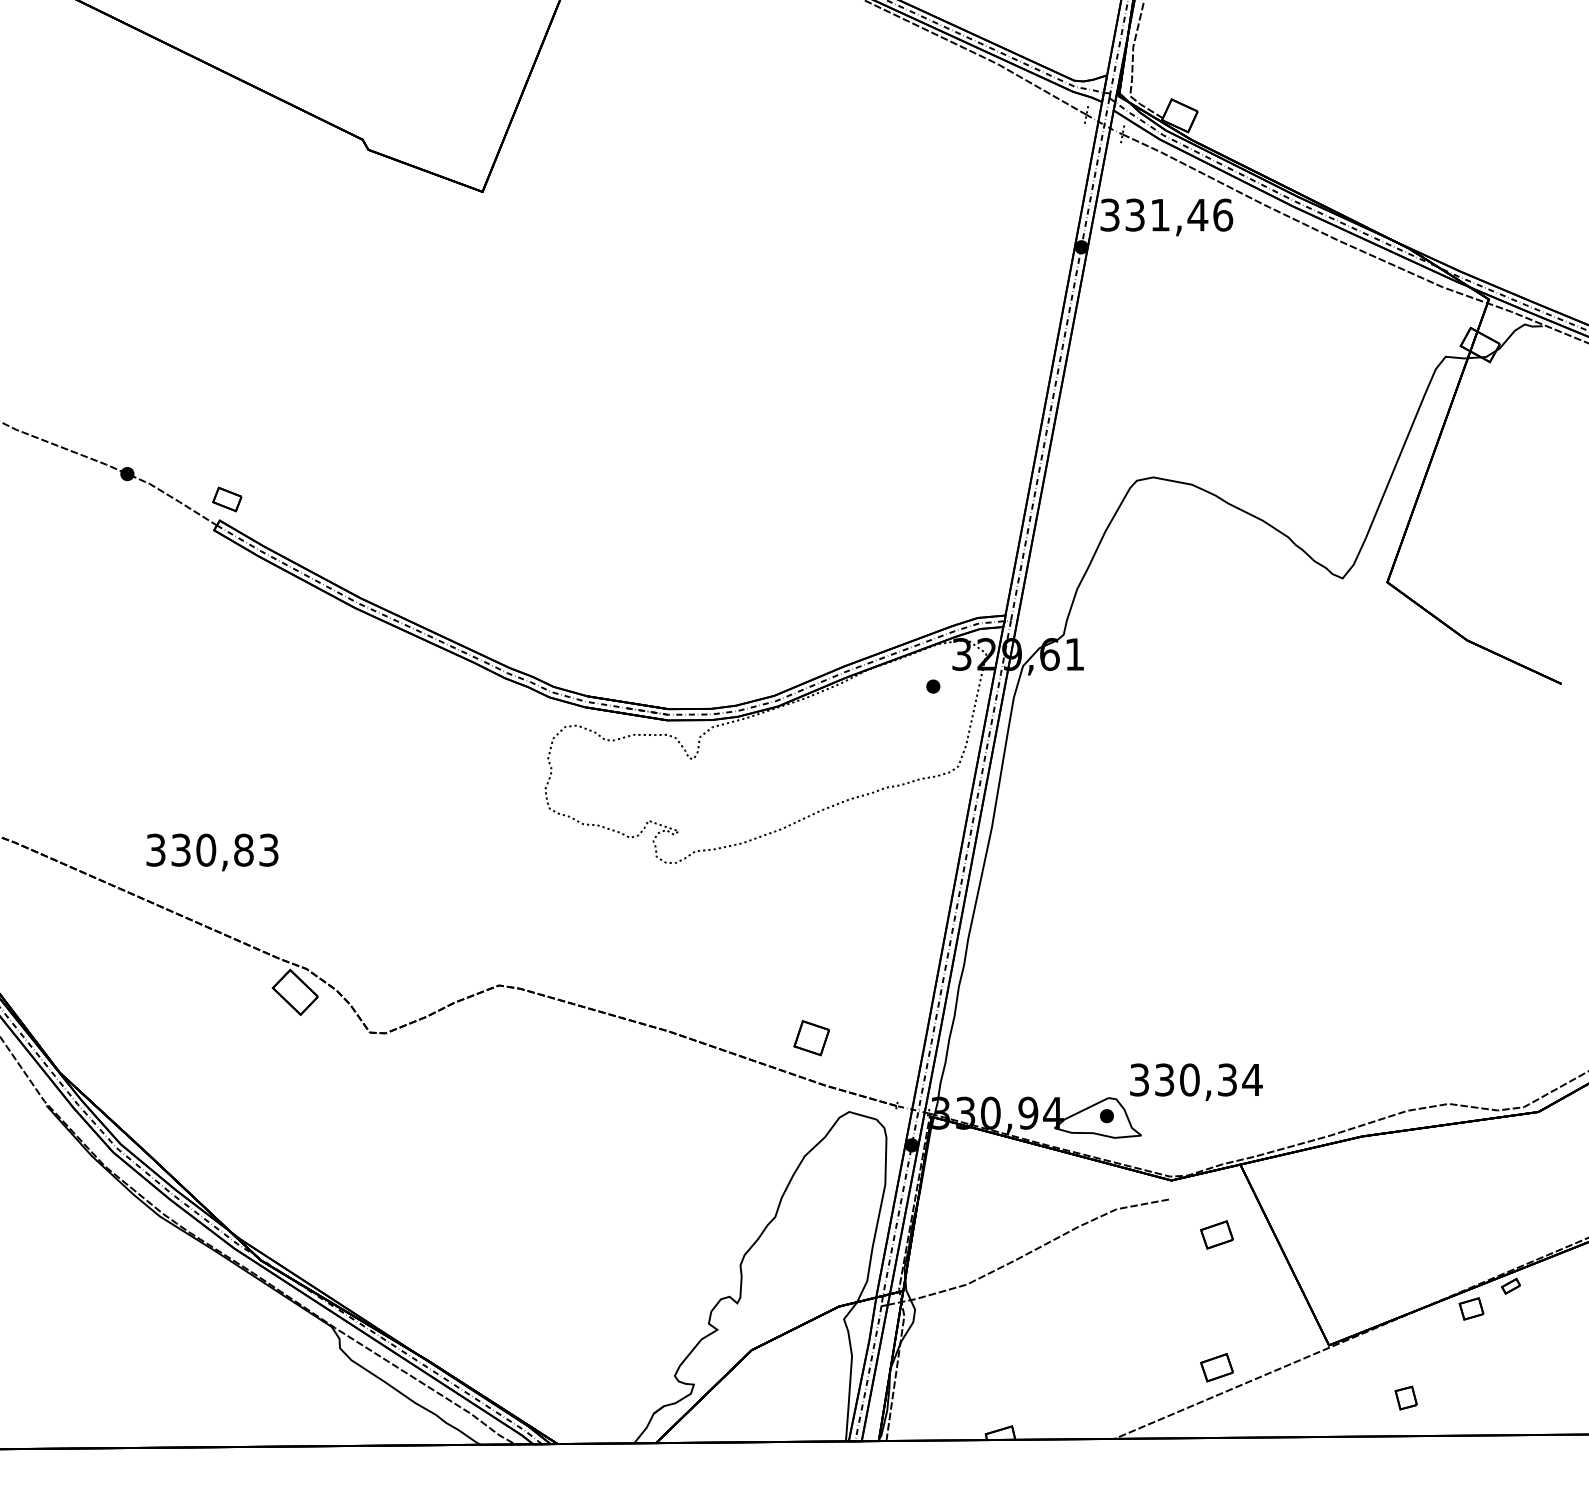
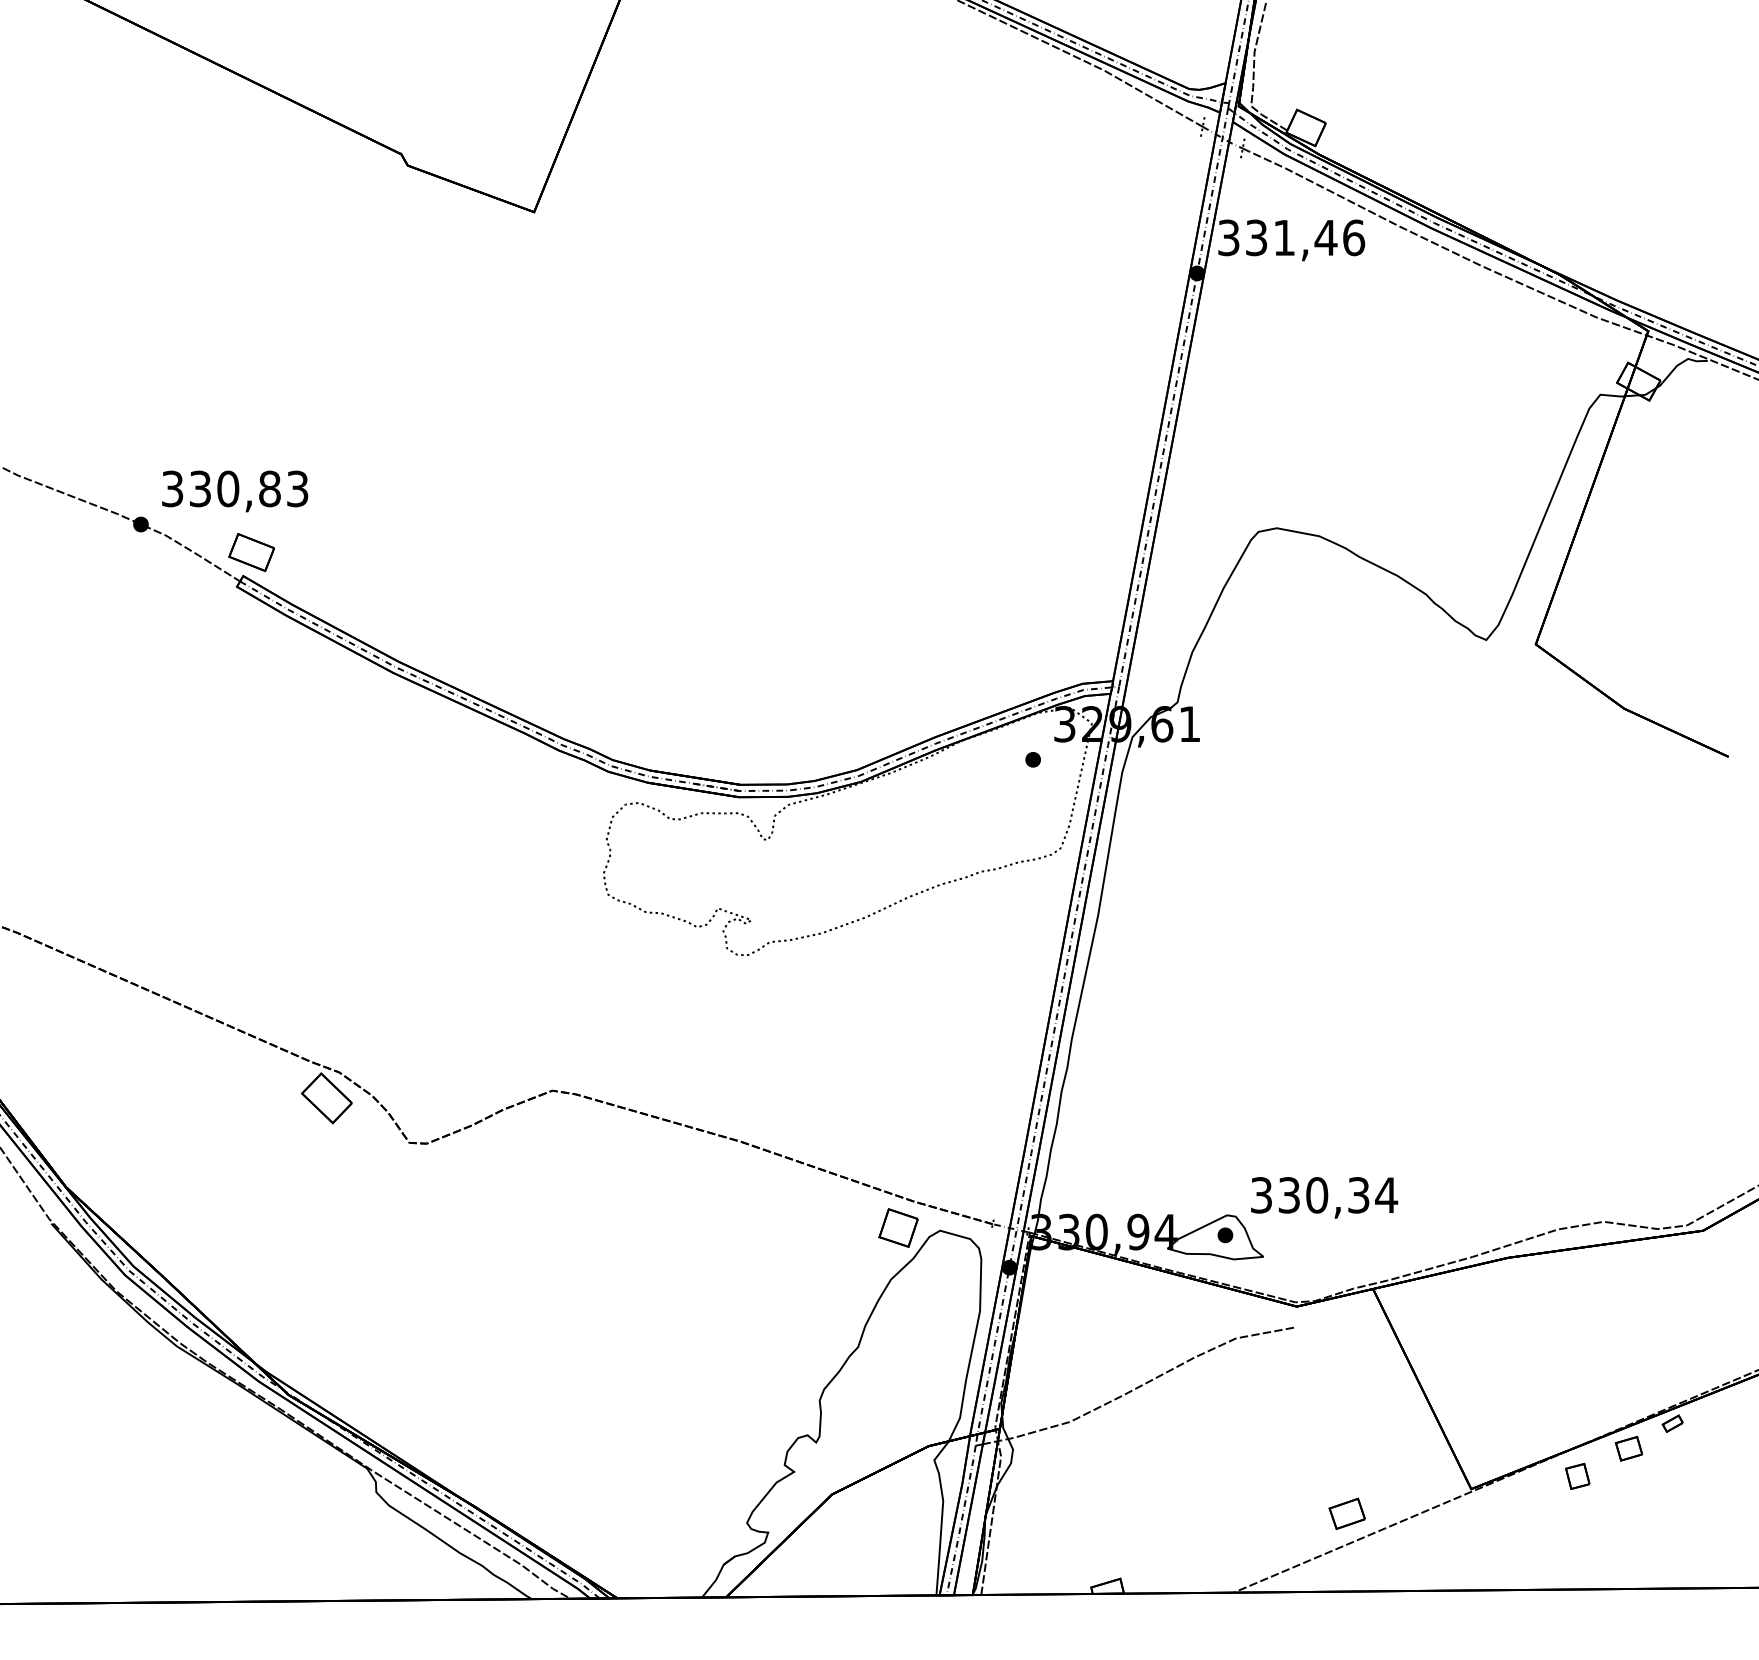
part: (227, 499) -> (251, 552), size x1.43
text: (212, 852) -> (235, 491), moved
part: (811, 1037) -> (898, 1227), moved
part: (1216, 1234) -> (1346, 1366), removed
part: (1406, 1397) -> (1577, 1475), moved

